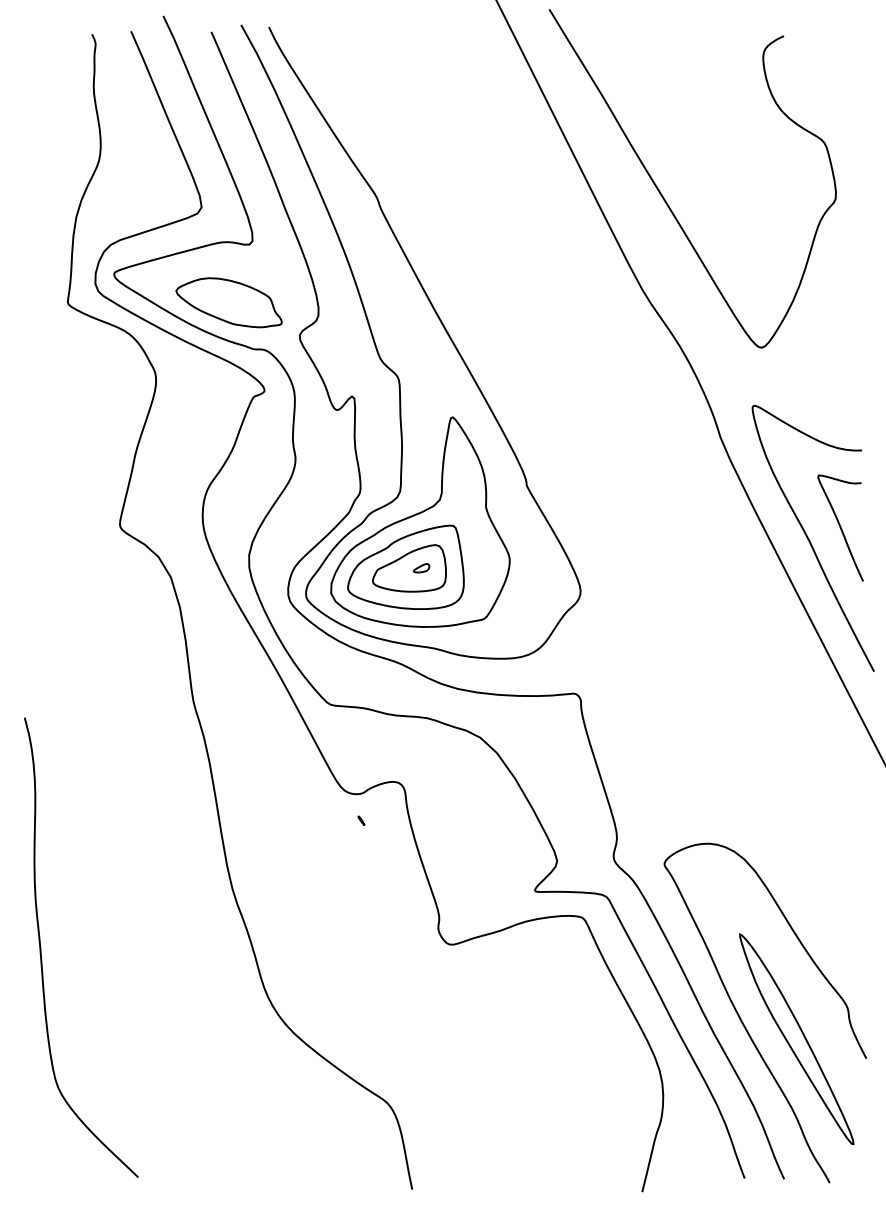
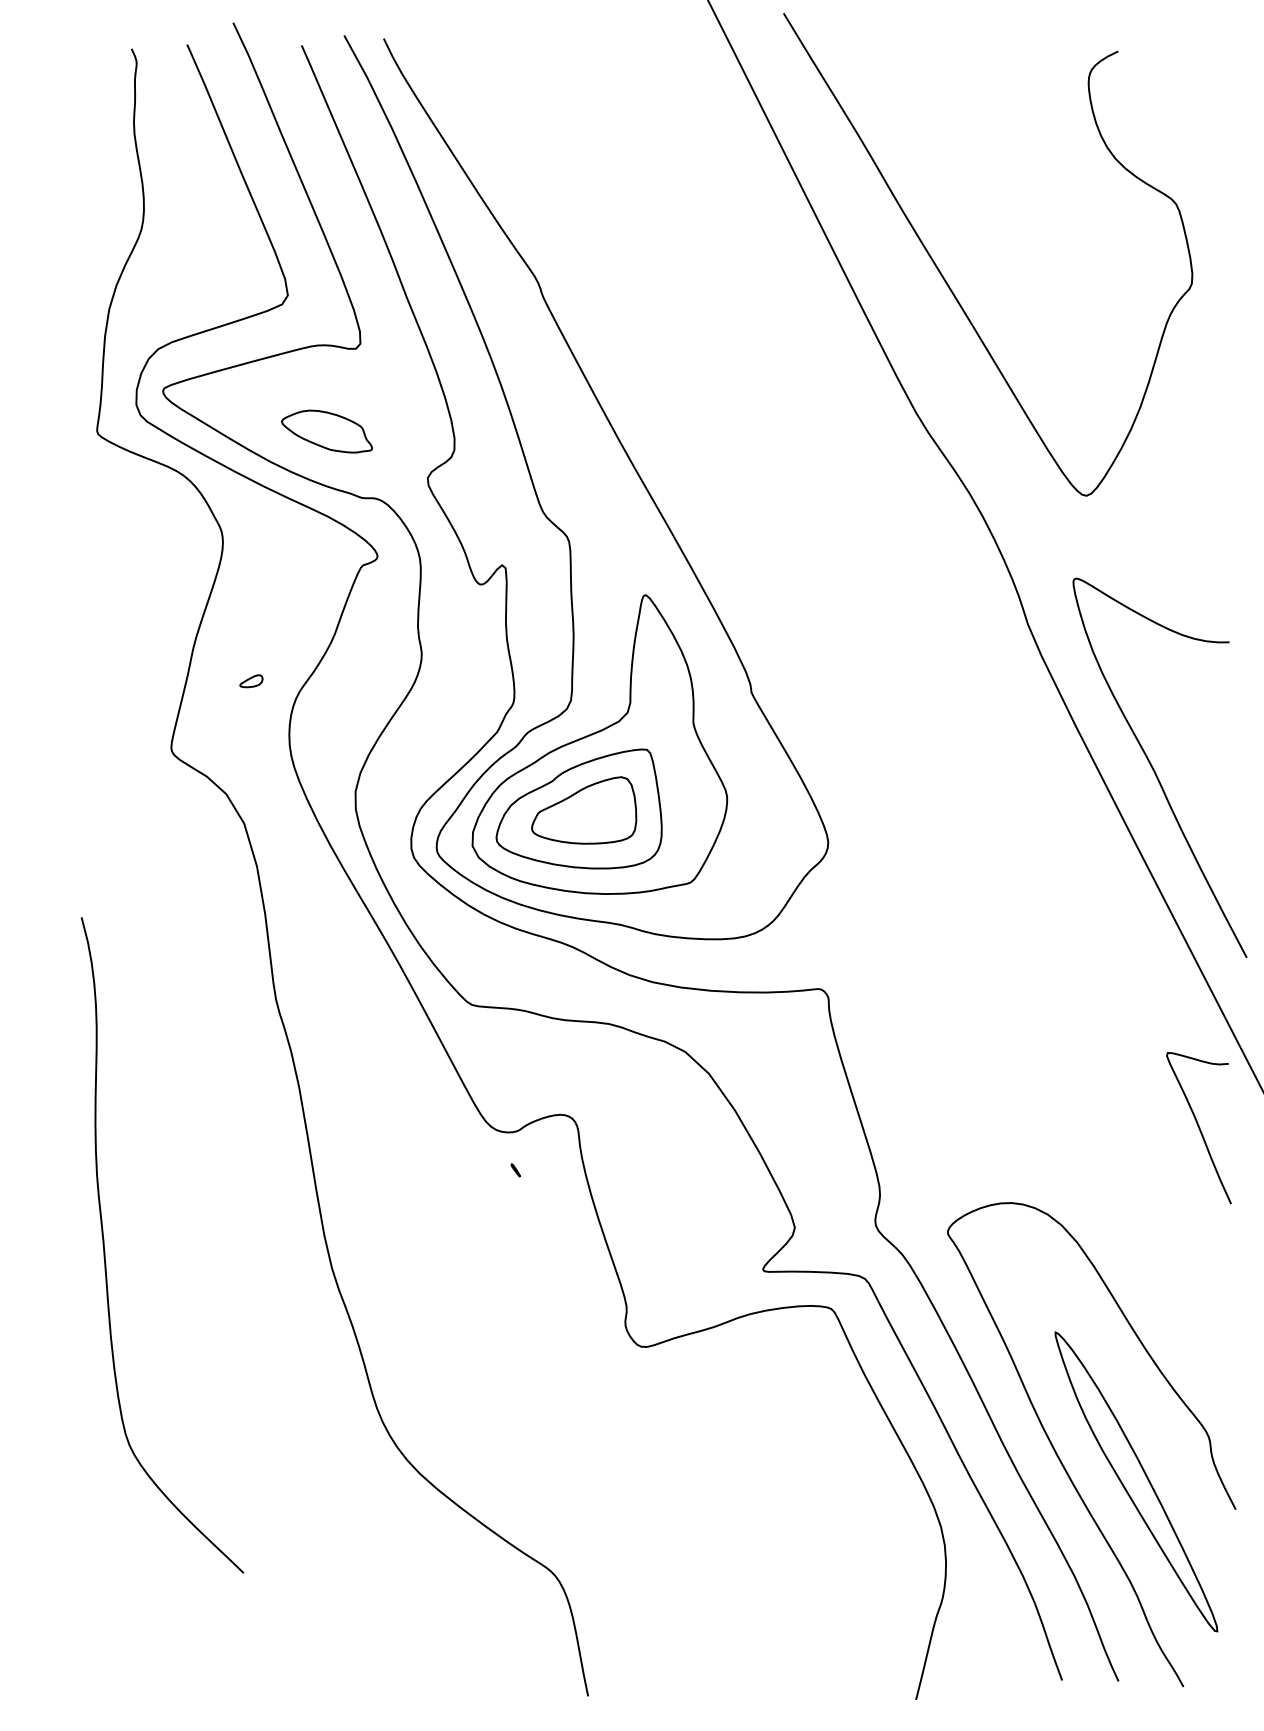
part: (228, 302) -> (326, 431), size x0.6
curve: (840, 528) -> (1198, 1128), moved
part: (421, 568) -> (251, 681), moved
curve: (41, 951) -> (105, 1250), moved

